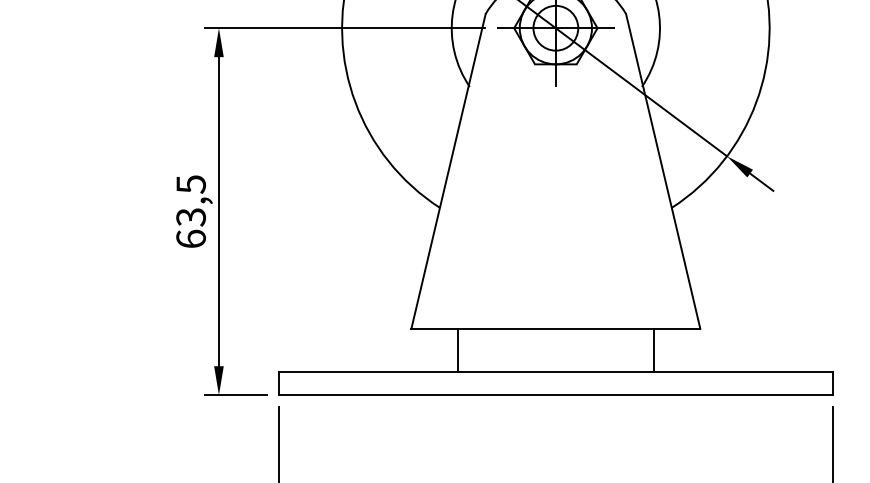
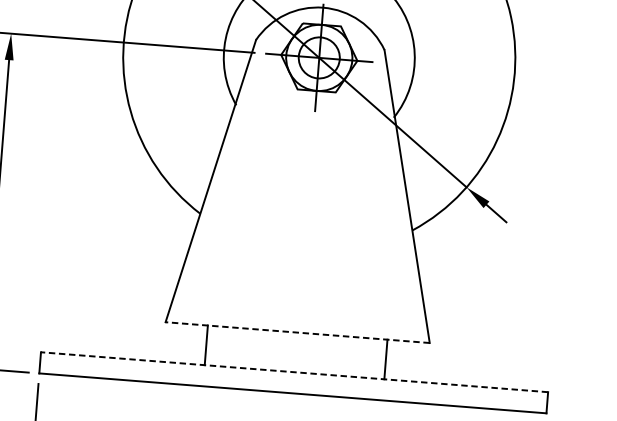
line: (555, 328) -> (297, 332), solid -> dashed
line: (555, 372) -> (294, 372), solid -> dashed

